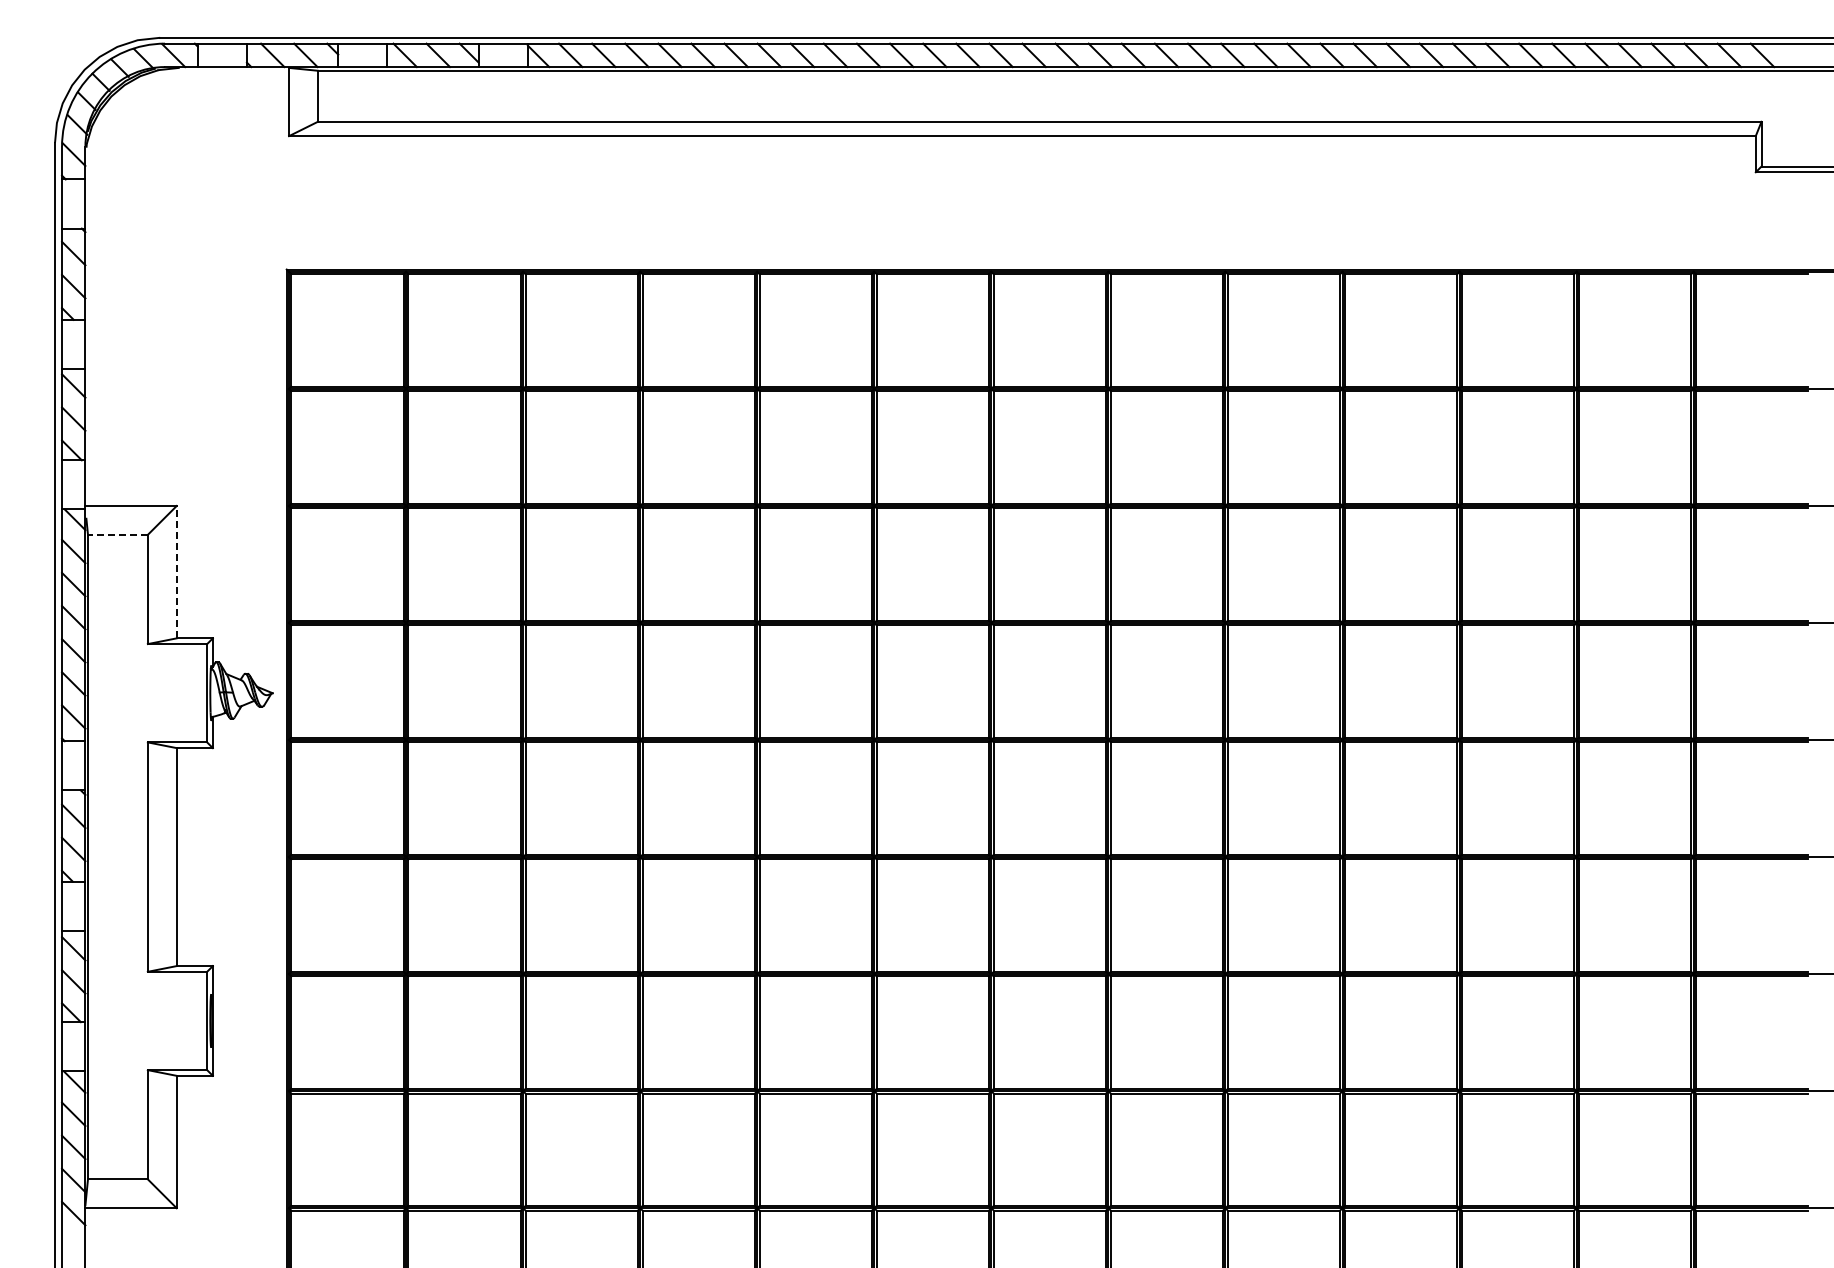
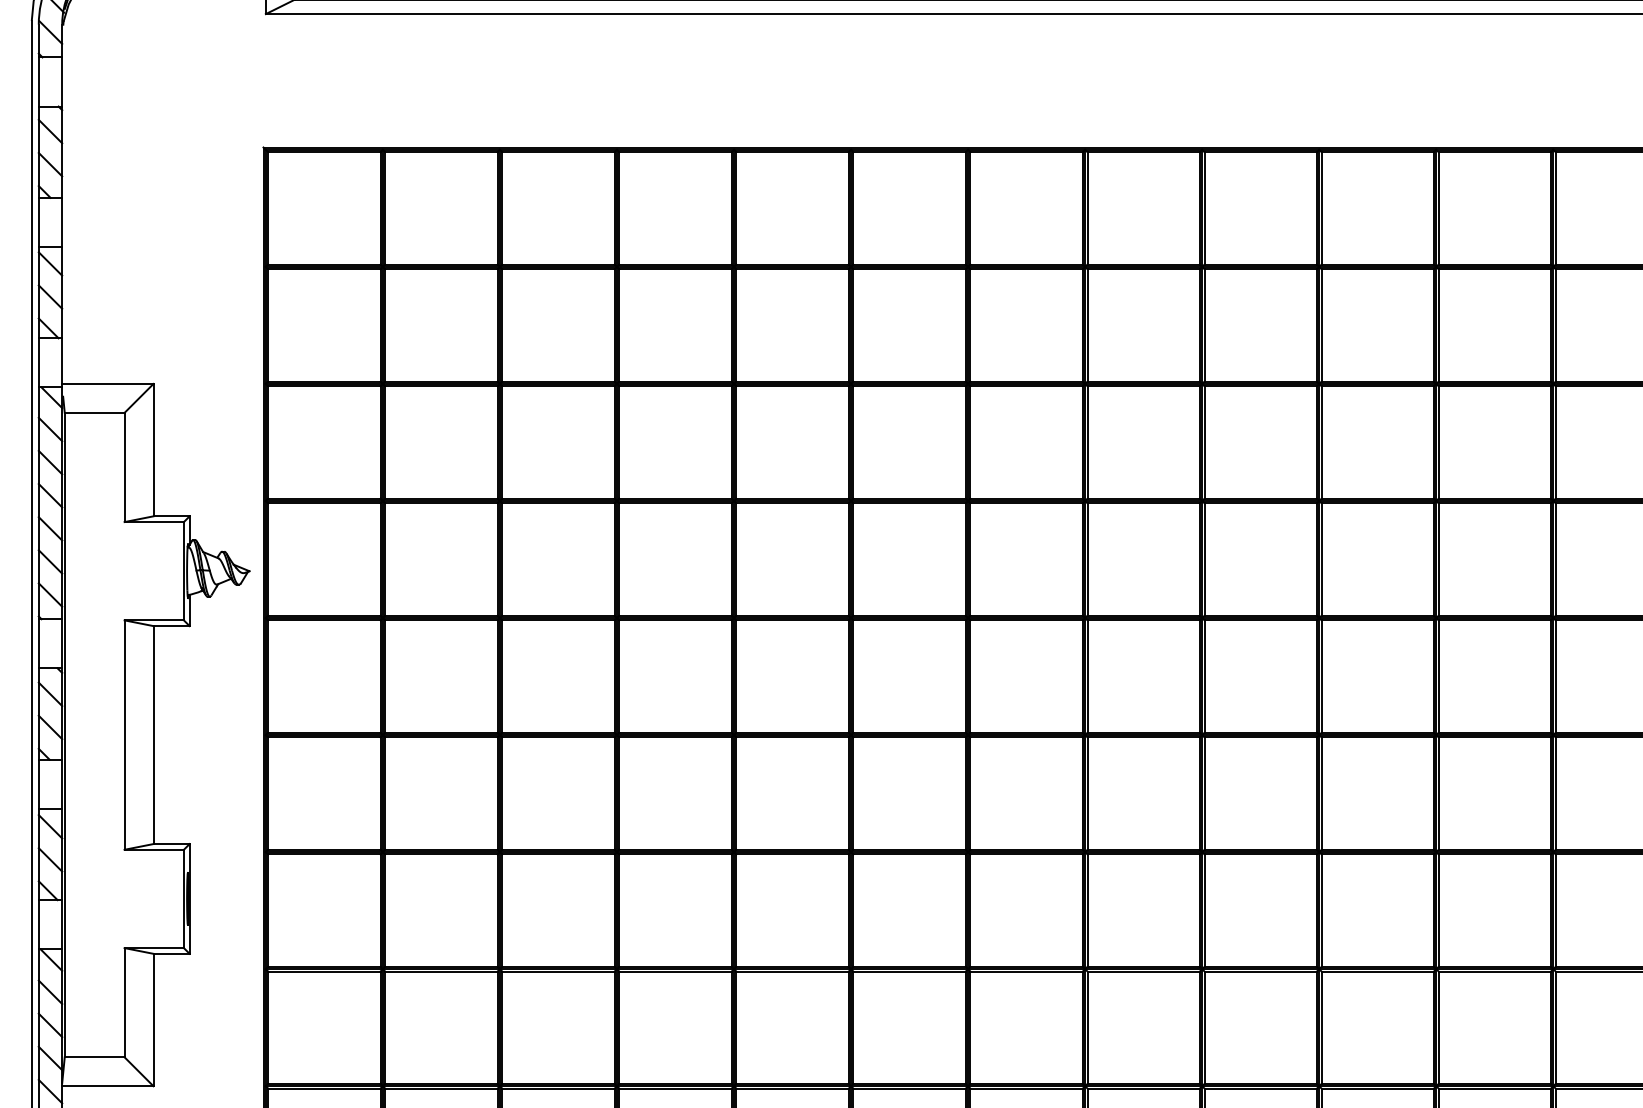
line: (117, 534) -> (94, 412), dashed -> solid
line: (176, 571) -> (153, 449), dashed -> solid

